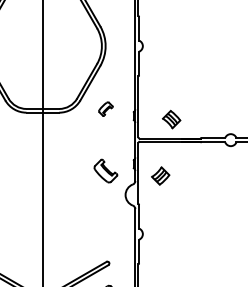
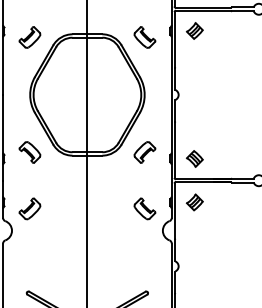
part: (105, 109) -> (144, 152), size x1.67
part: (171, 119) -> (194, 158), moved
part: (160, 176) -> (194, 202), moved

